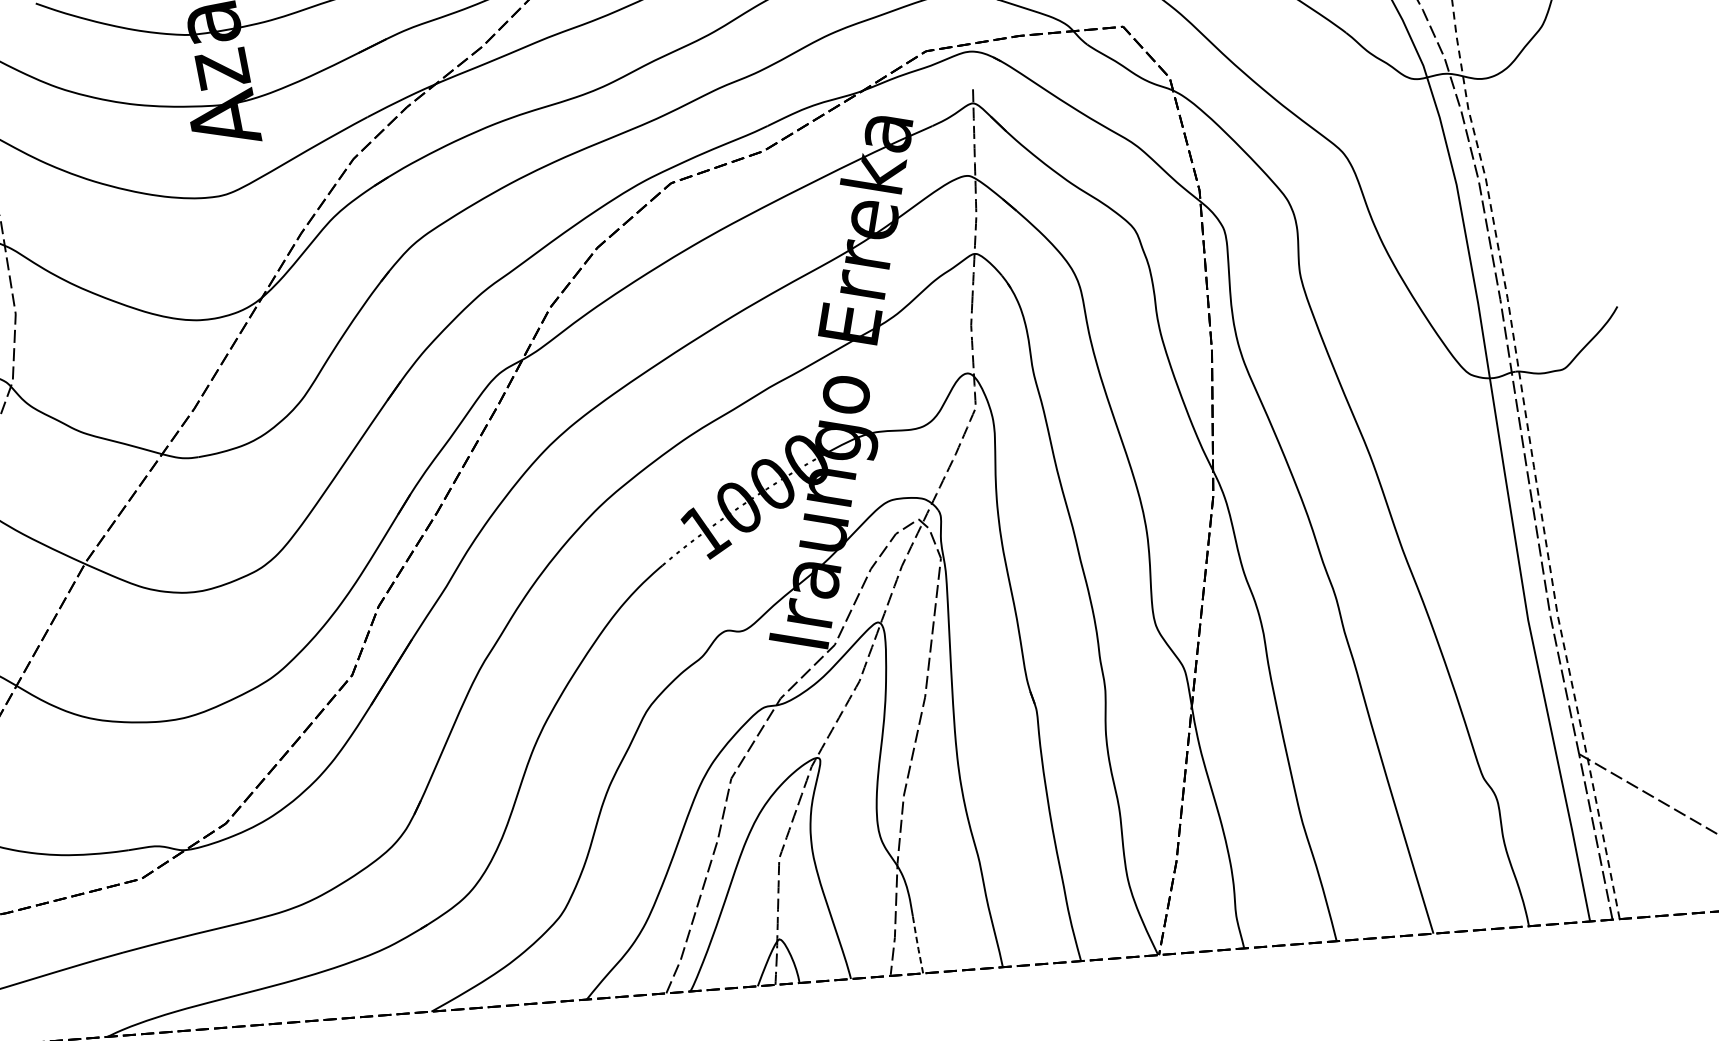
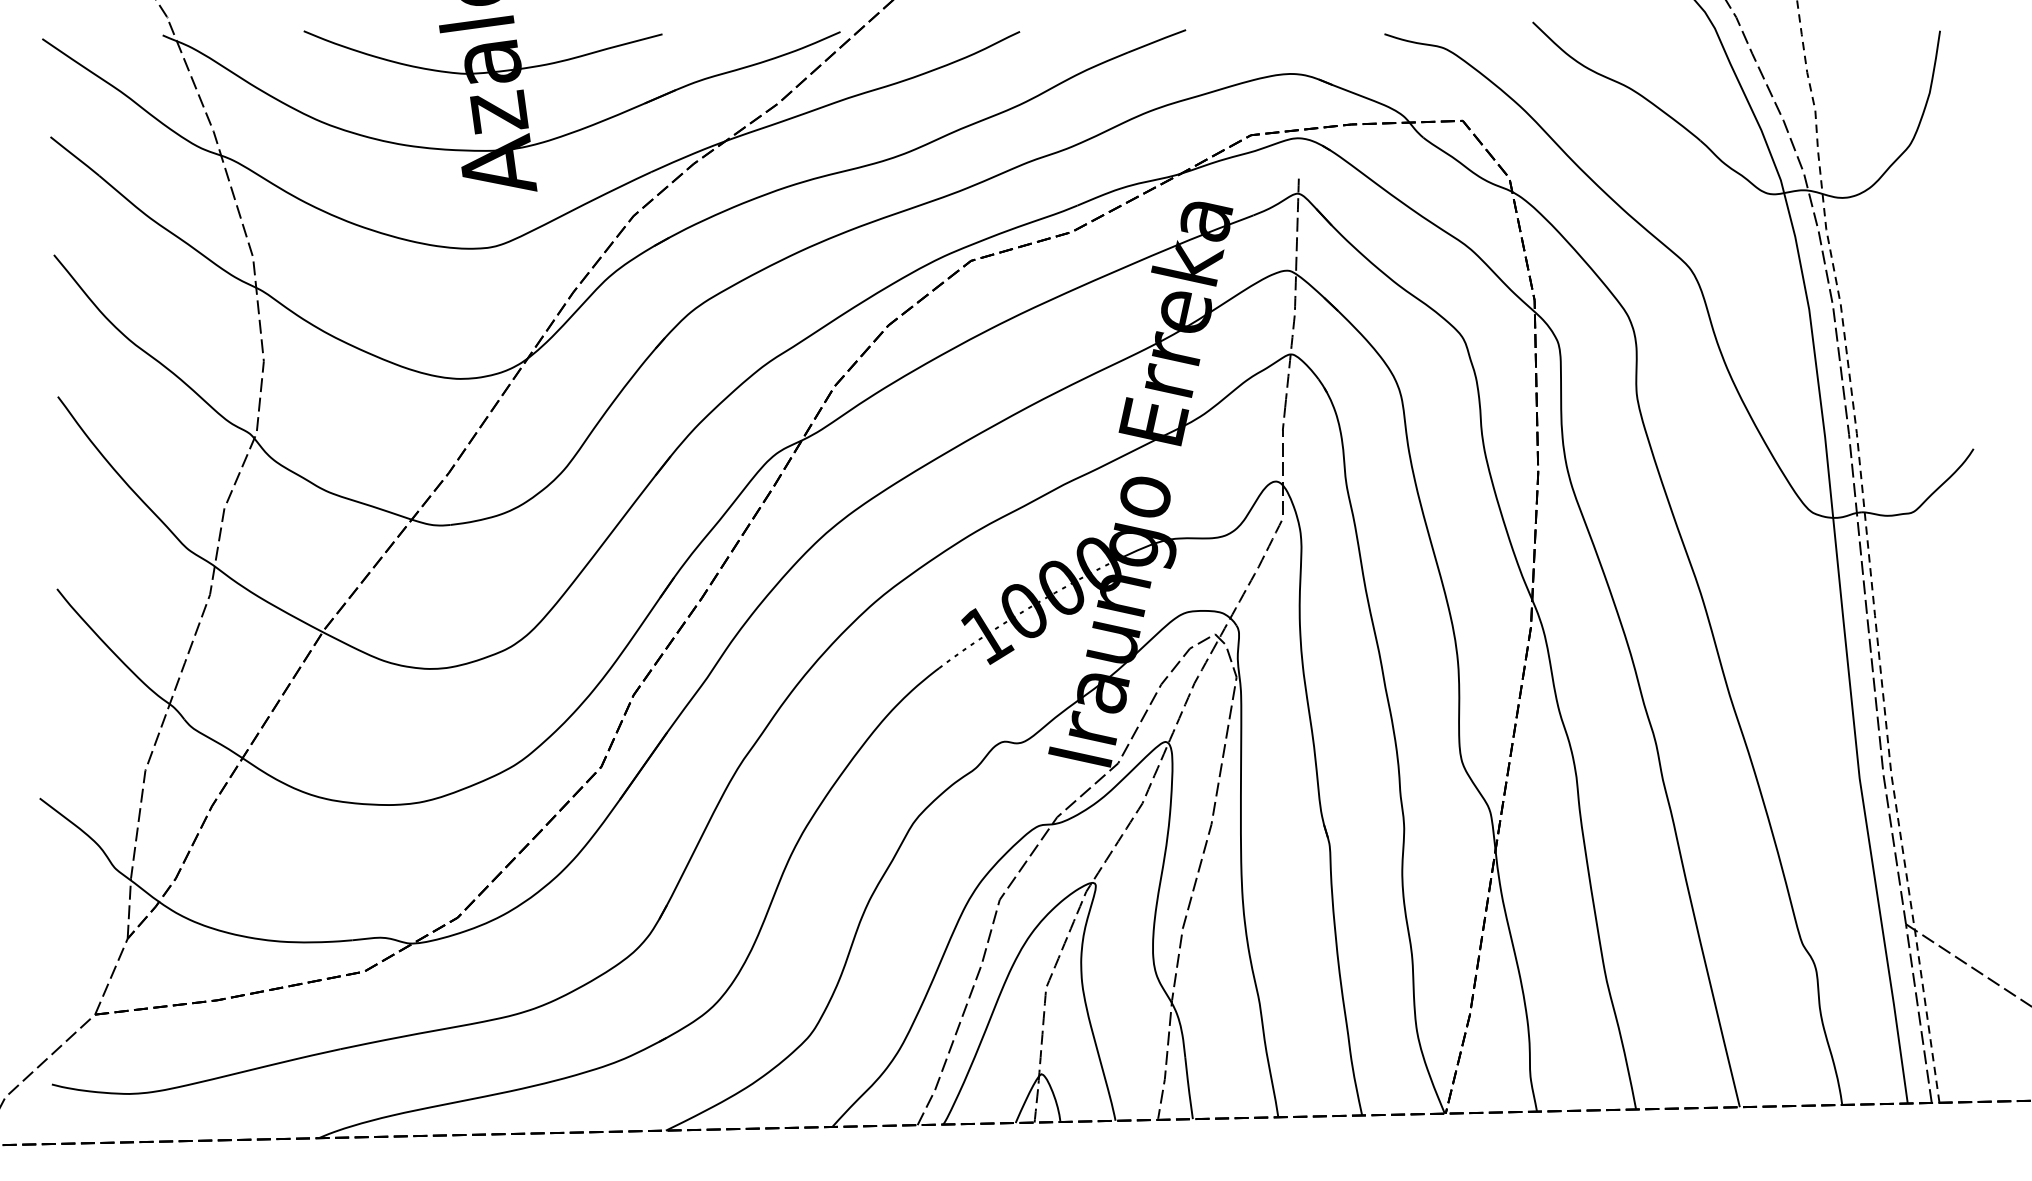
line: (917, 945) -> (1188, 1088), dashed -> solid

